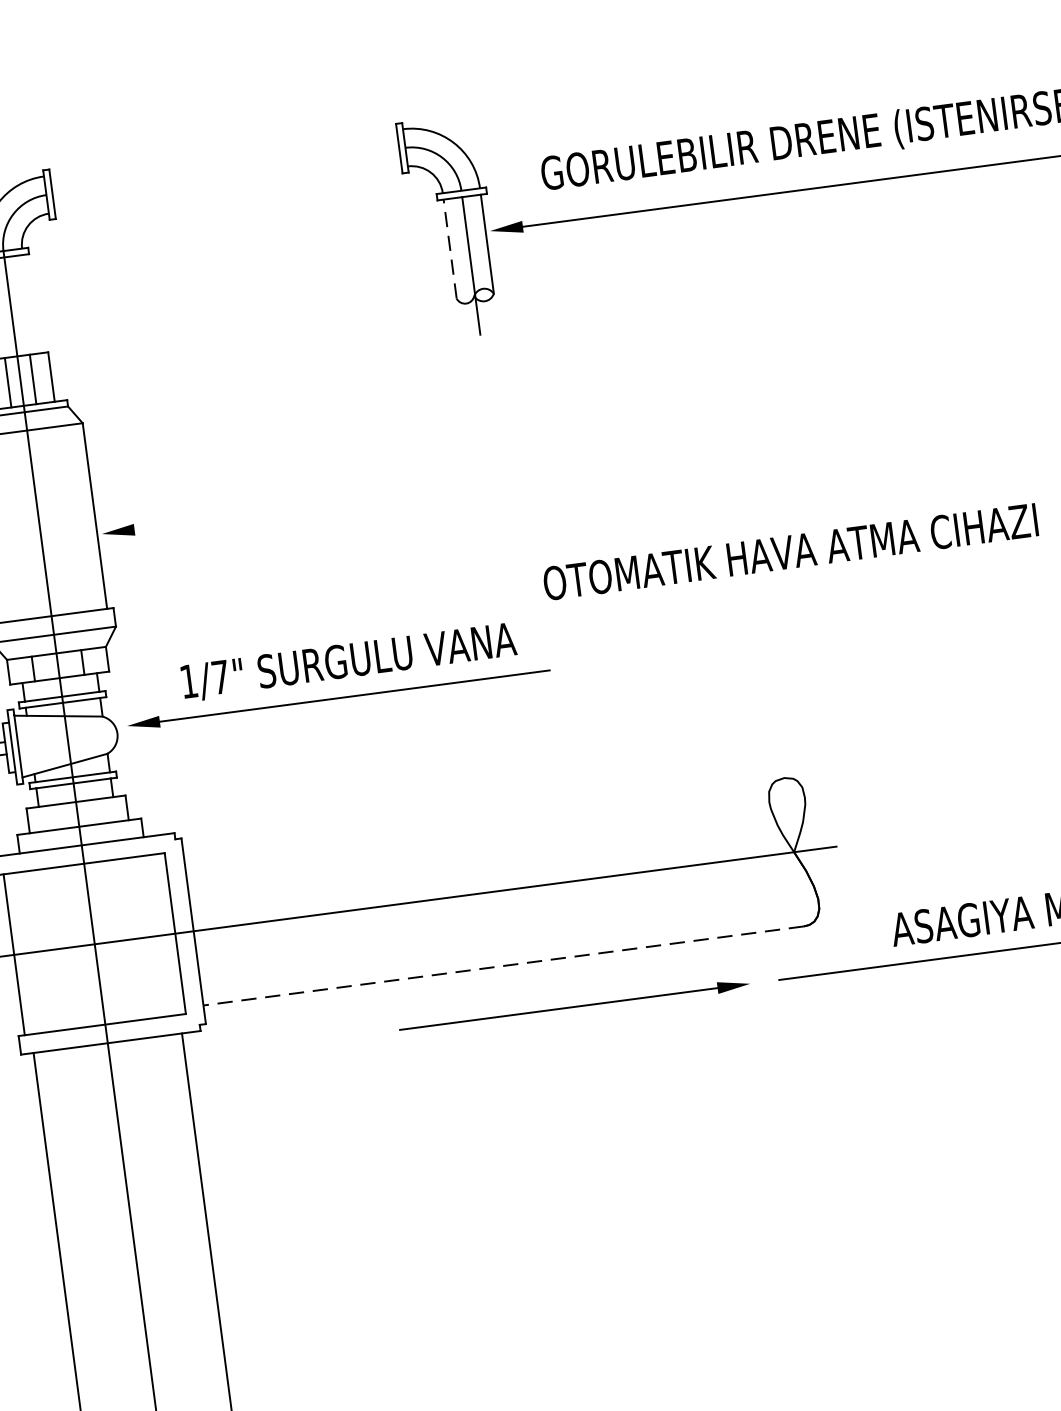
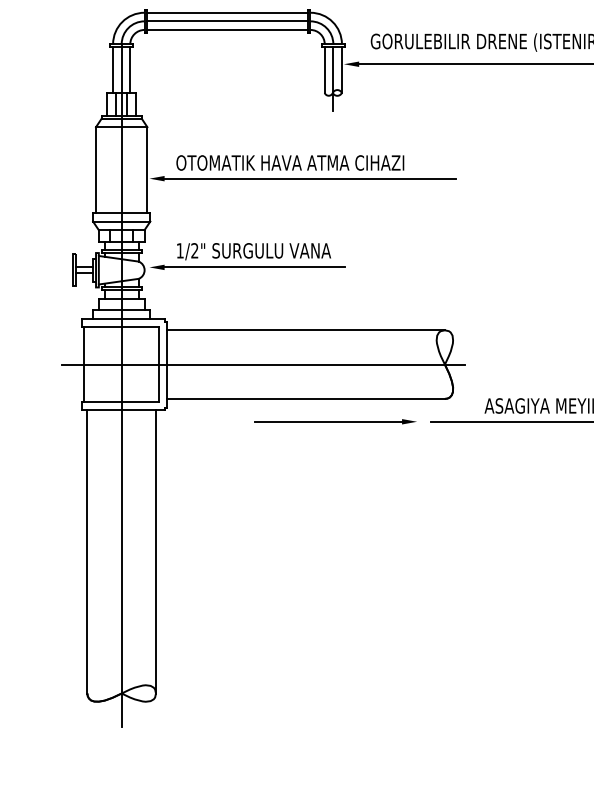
line: (223, 152) -> (227, 12), added
line: (225, 171) -> (227, 21), added
line: (228, 189) -> (227, 29), added
line: (449, 250) -> (324, 70), dashed -> solid
line: (29, 303) -> (130, 69), added
line: (450, 487) -> (310, 178), added
text: (790, 550) -> (290, 162), moved
text: (219, 676) -> (194, 250), 1/7" -> 1/2"
line: (482, 818) -> (305, 330), added
line: (504, 964) -> (306, 398), dashed -> solid

